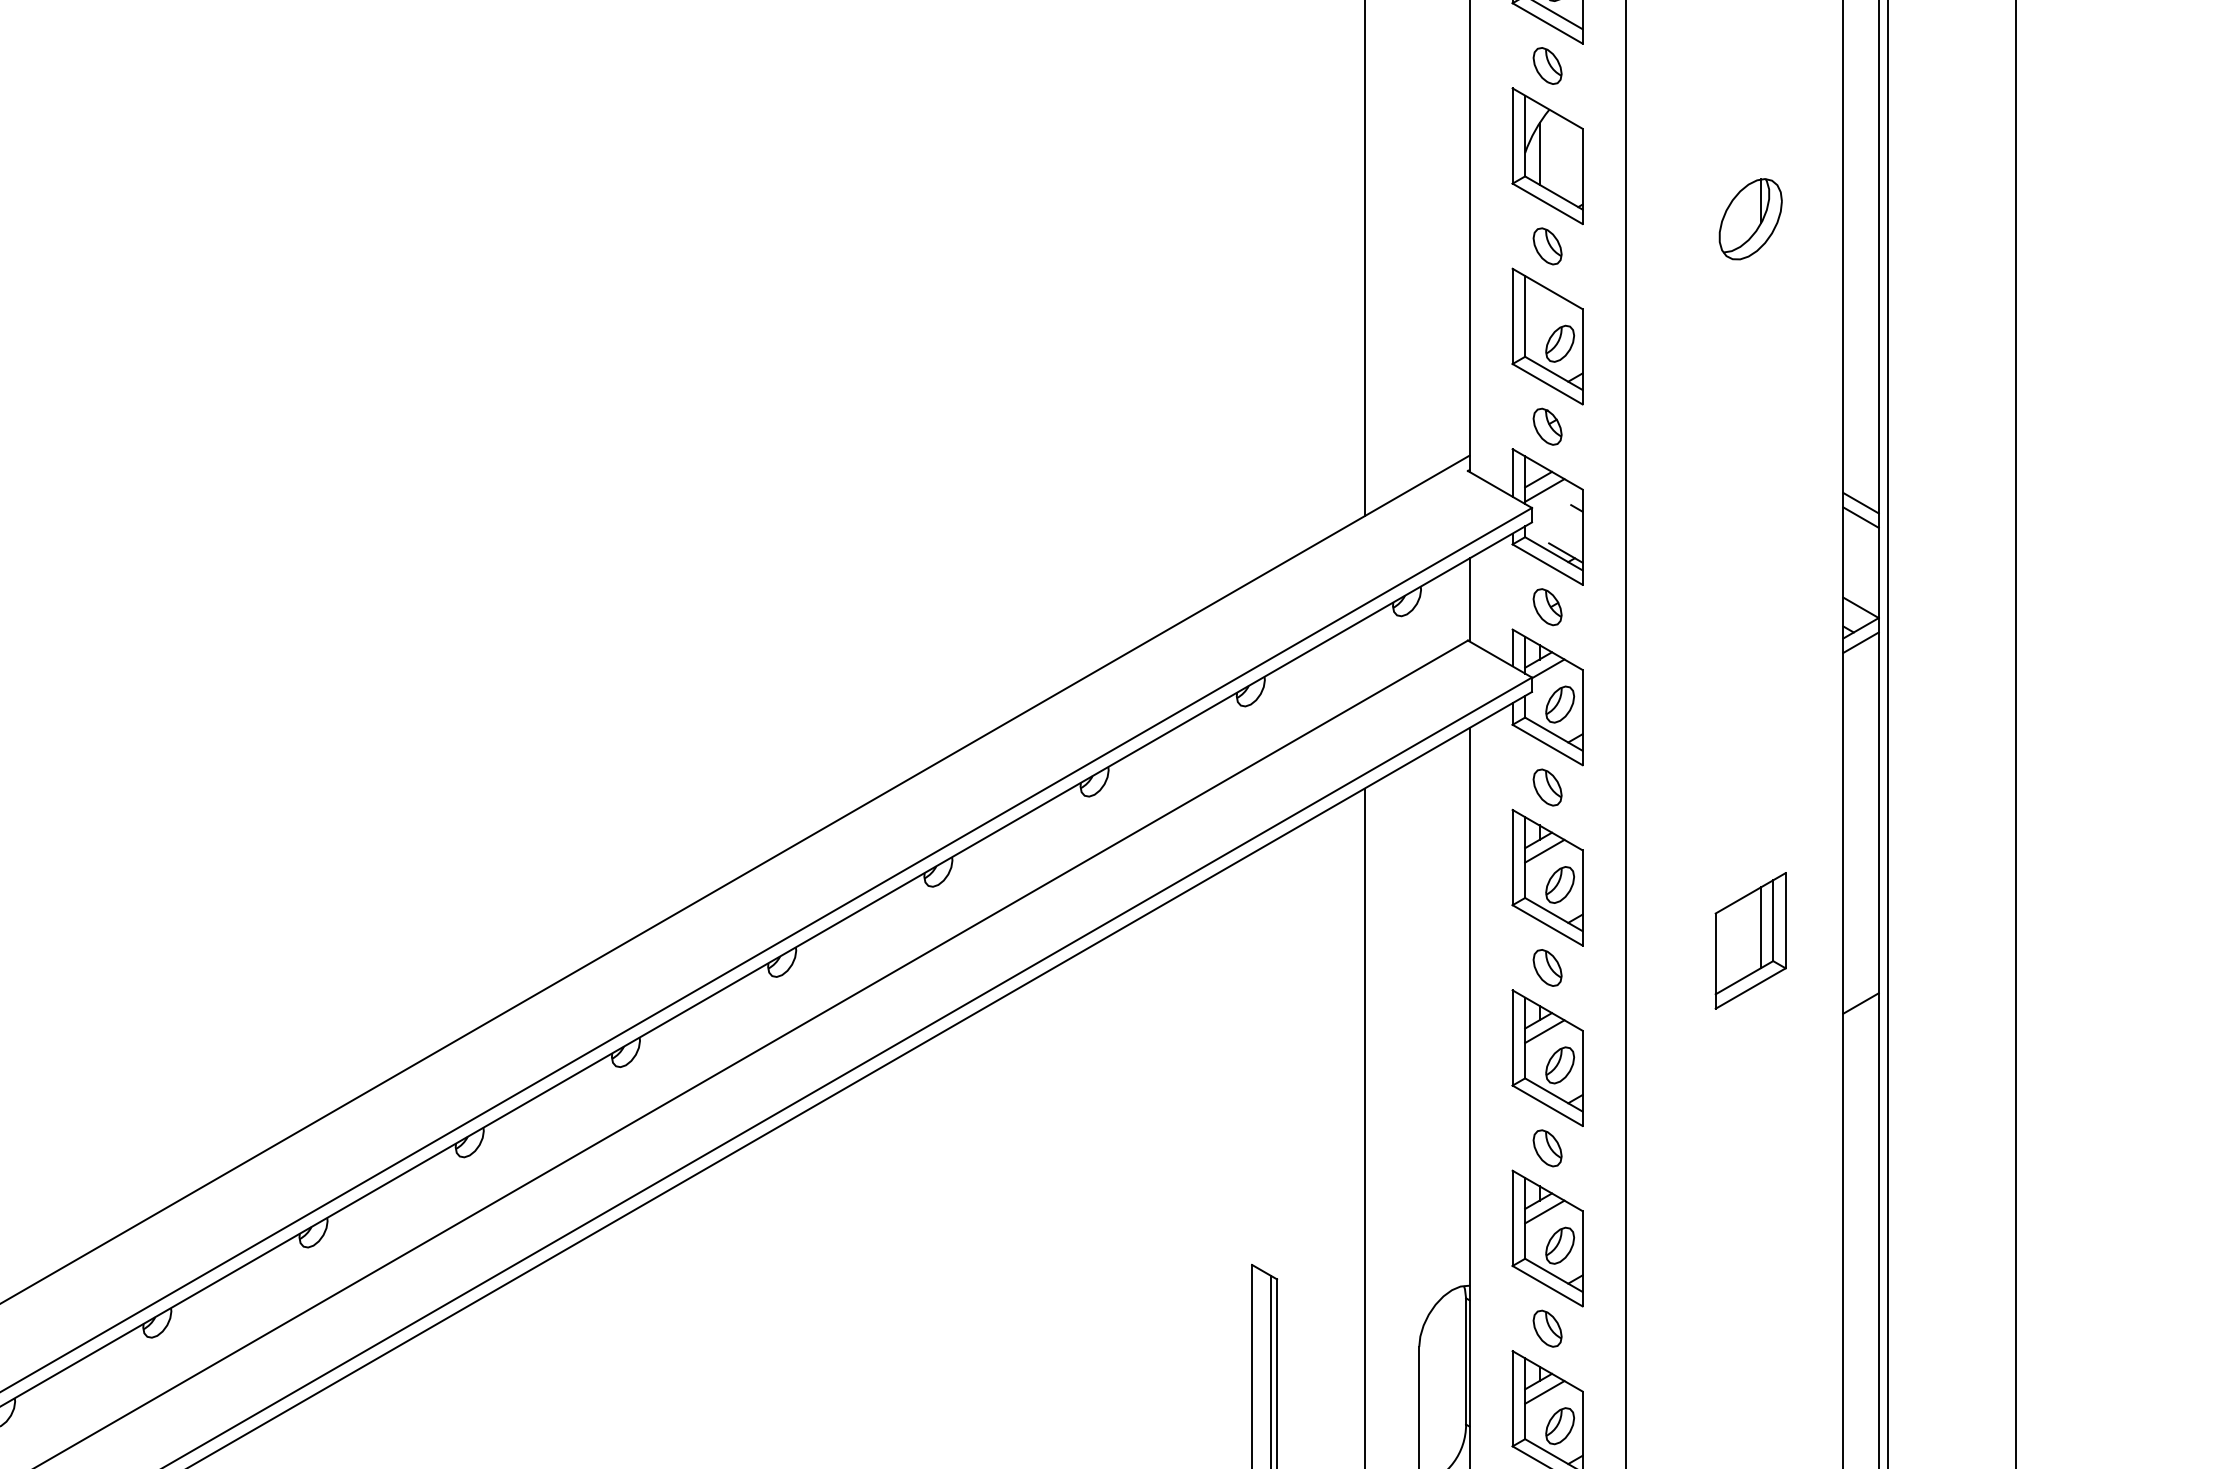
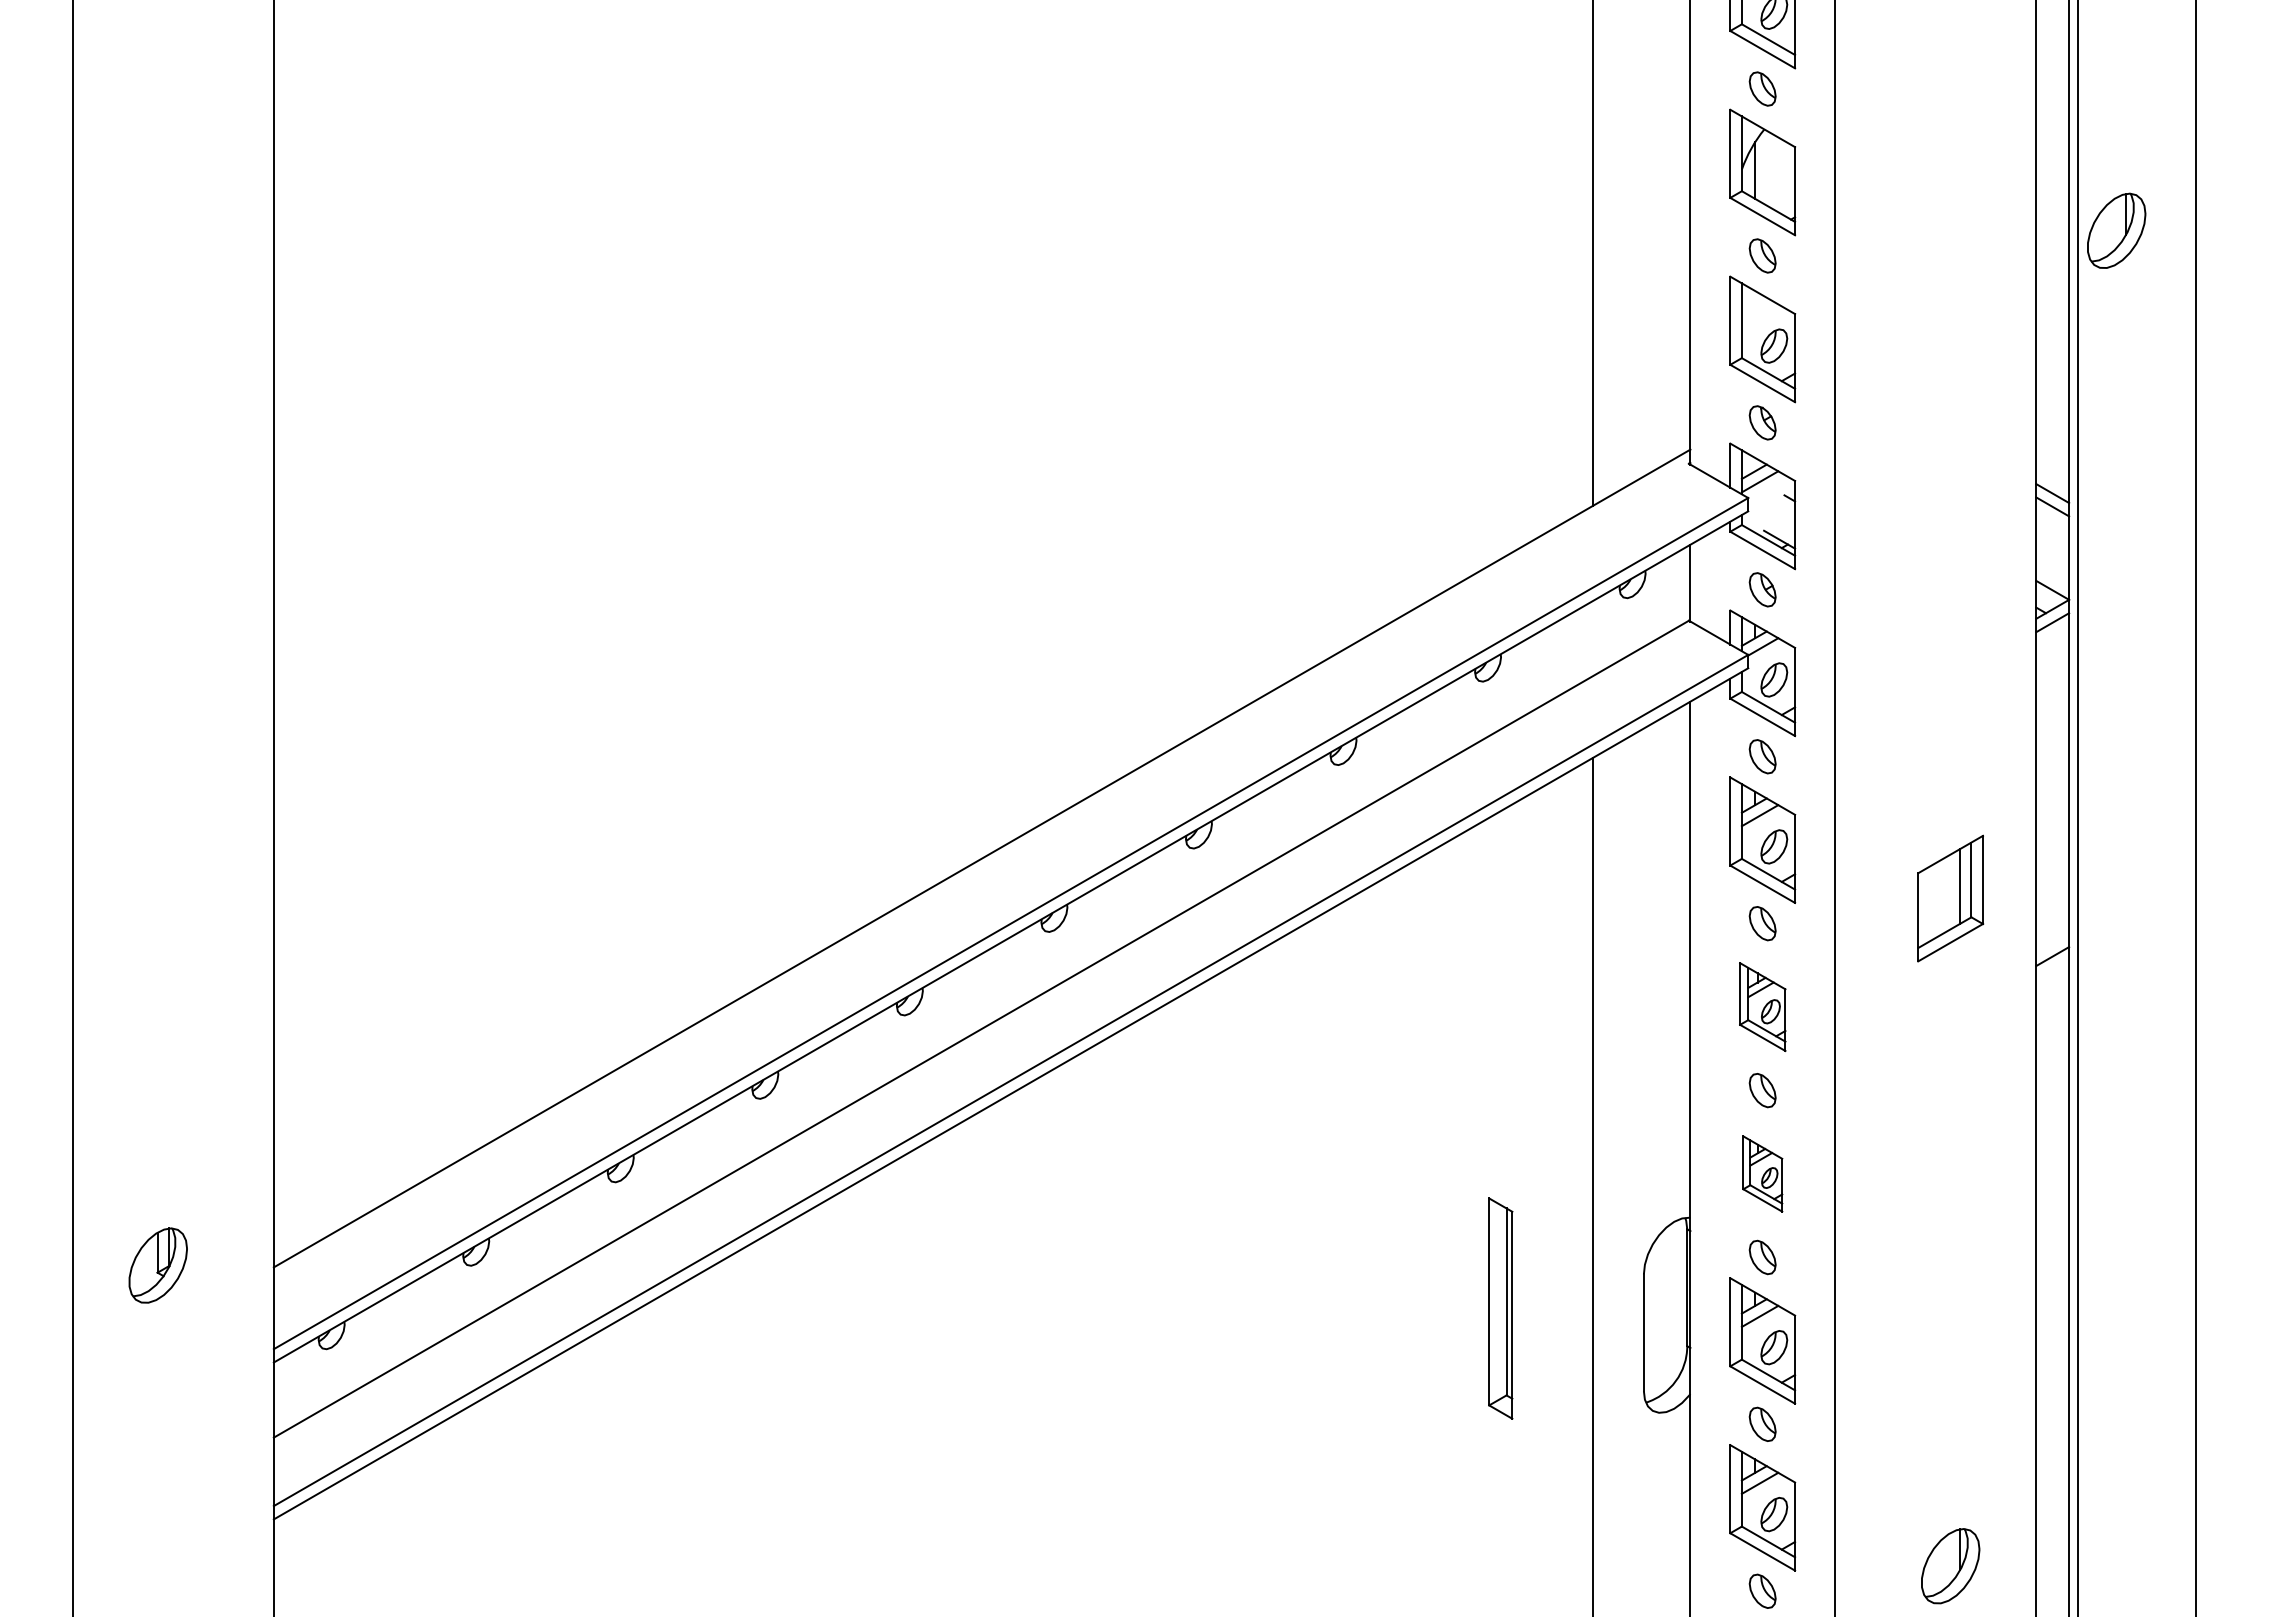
part: (1750, 218) -> (2116, 230), moved
part: (1547, 1057) -> (1762, 1006), size x0.7
part: (1547, 1237) -> (1762, 1173), size x0.6

